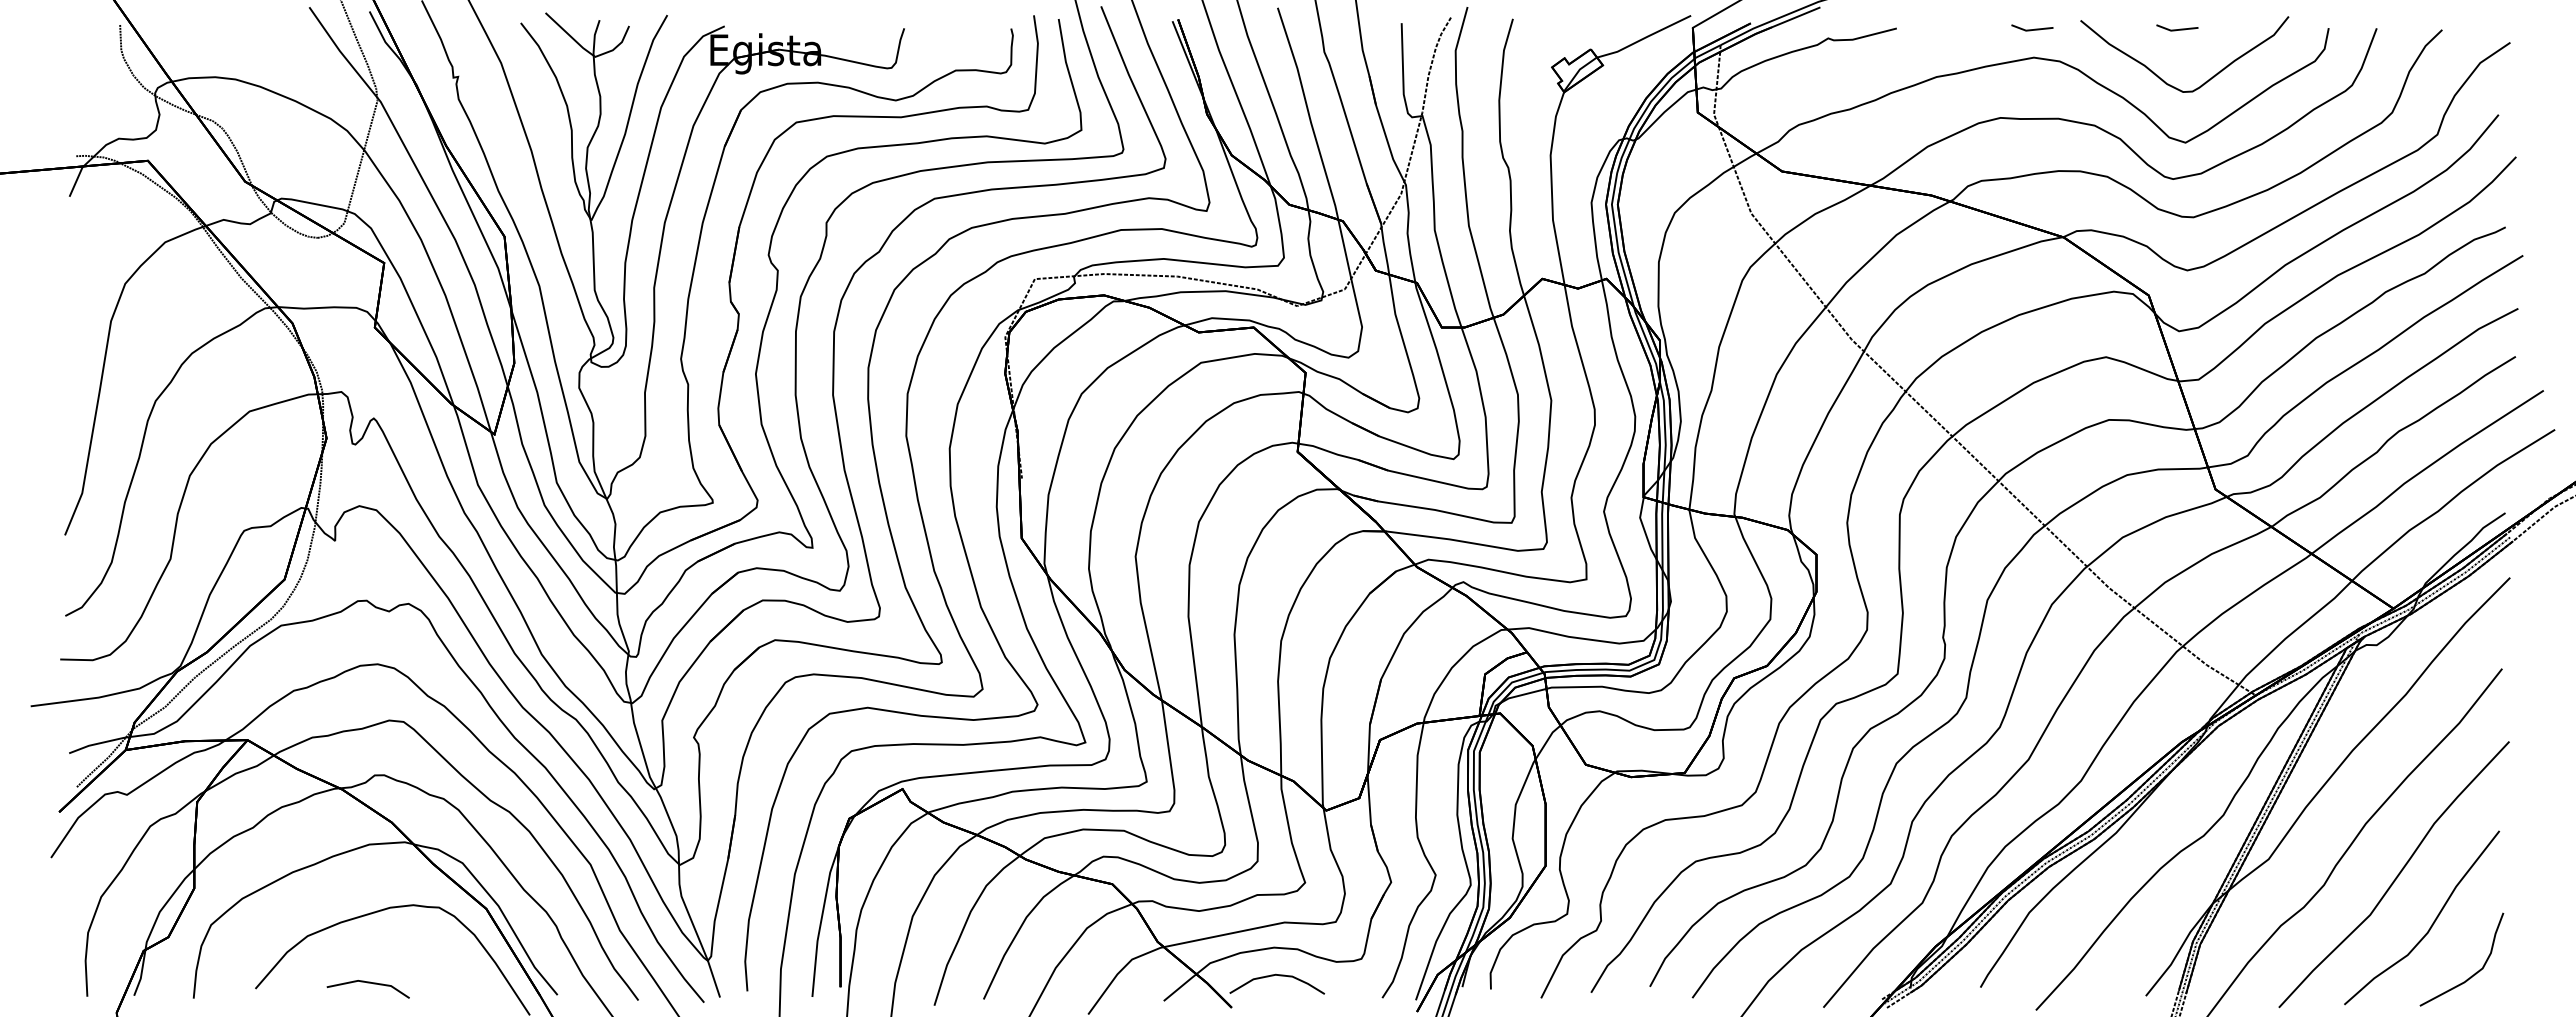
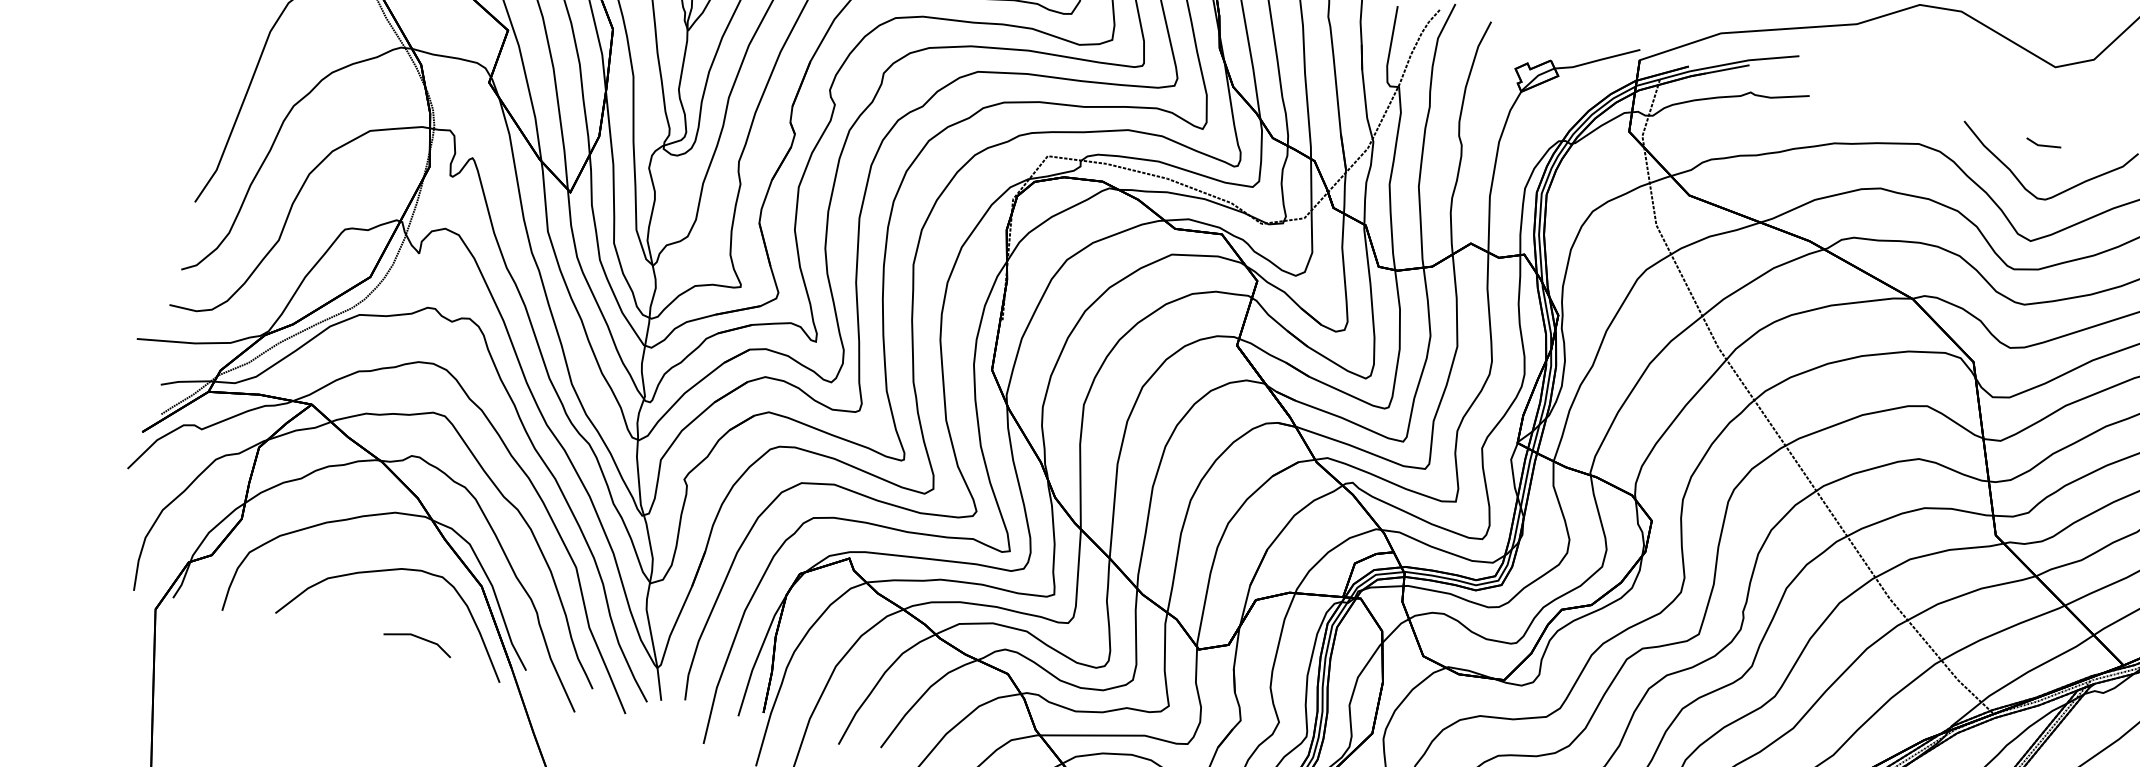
line: (2032, 29) -> (1922, 120), removed
line: (367, 983) -> (418, 638), moved

